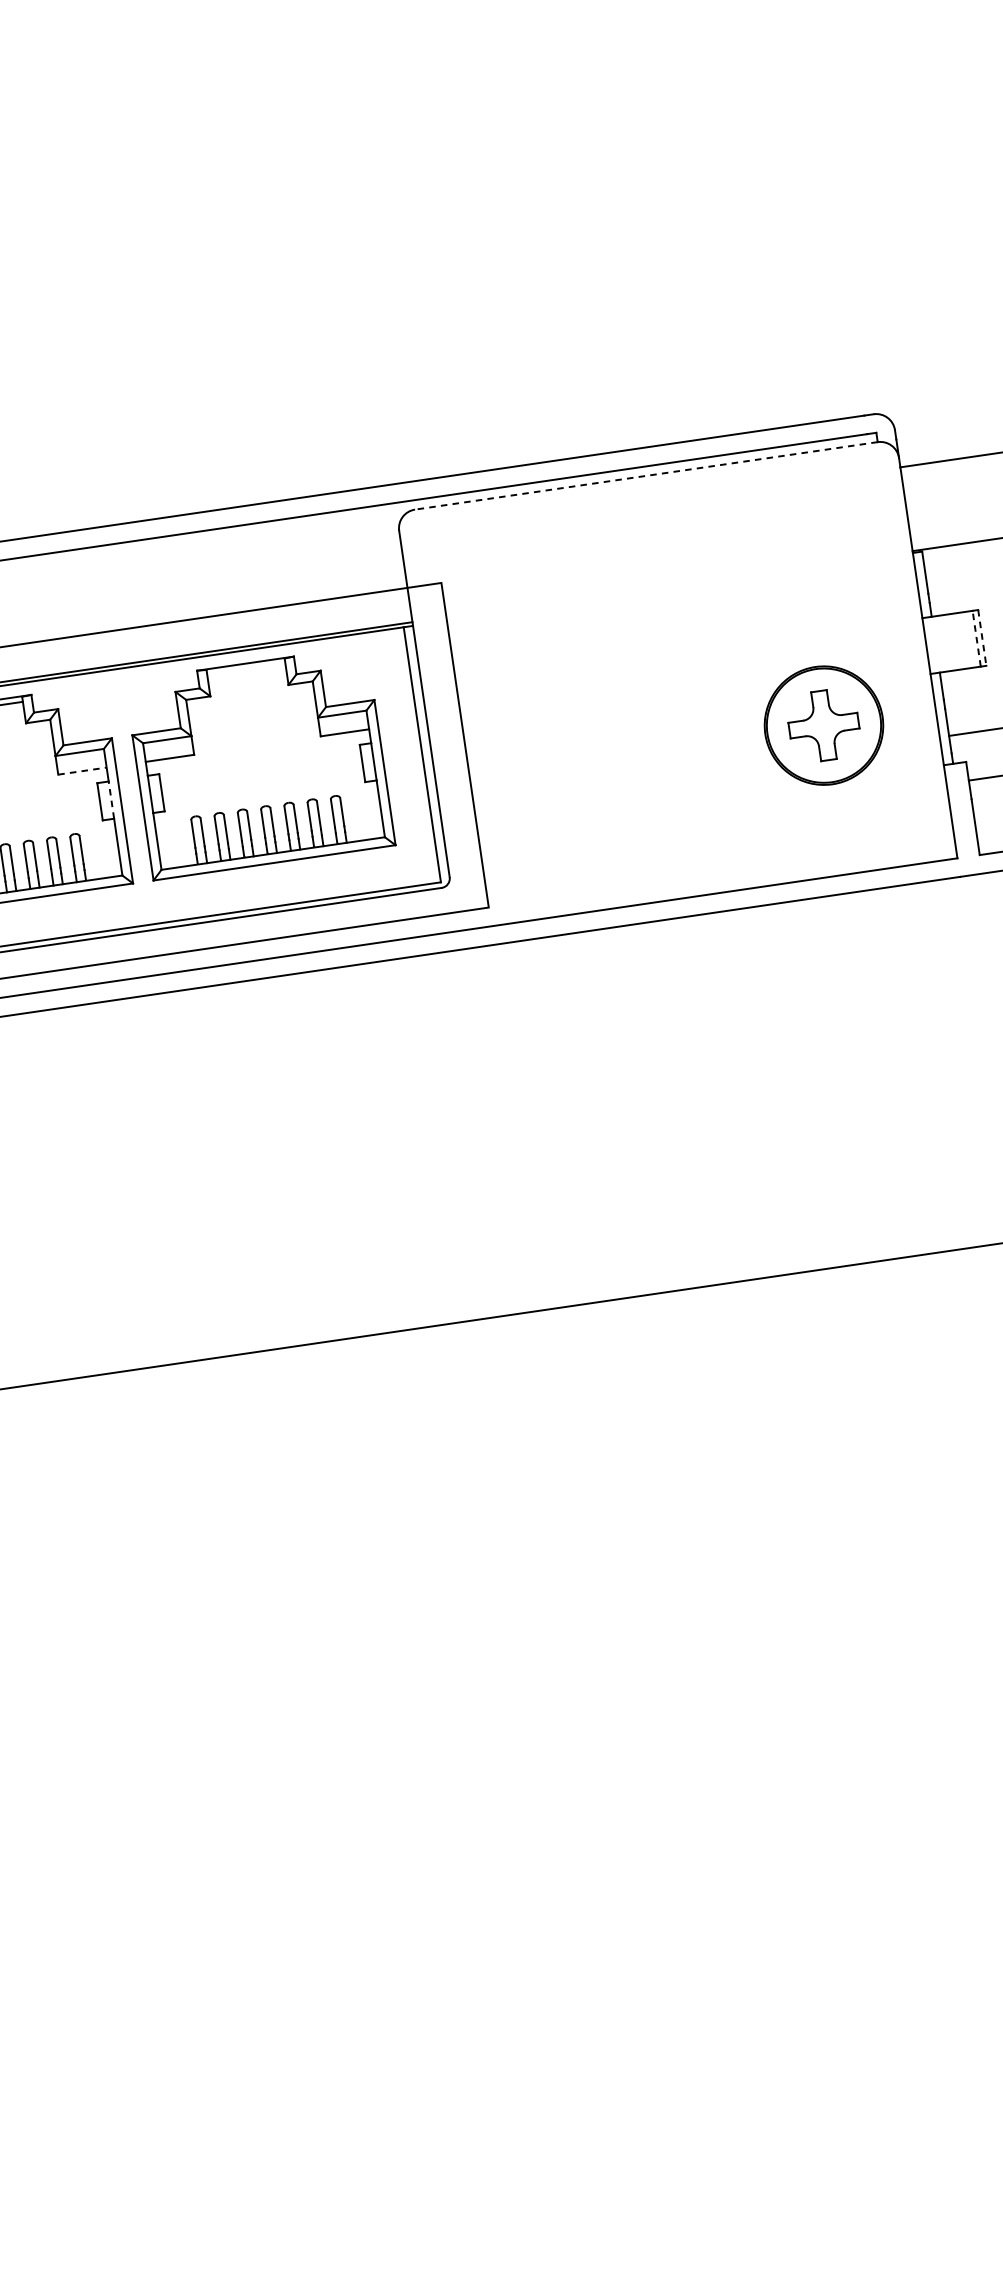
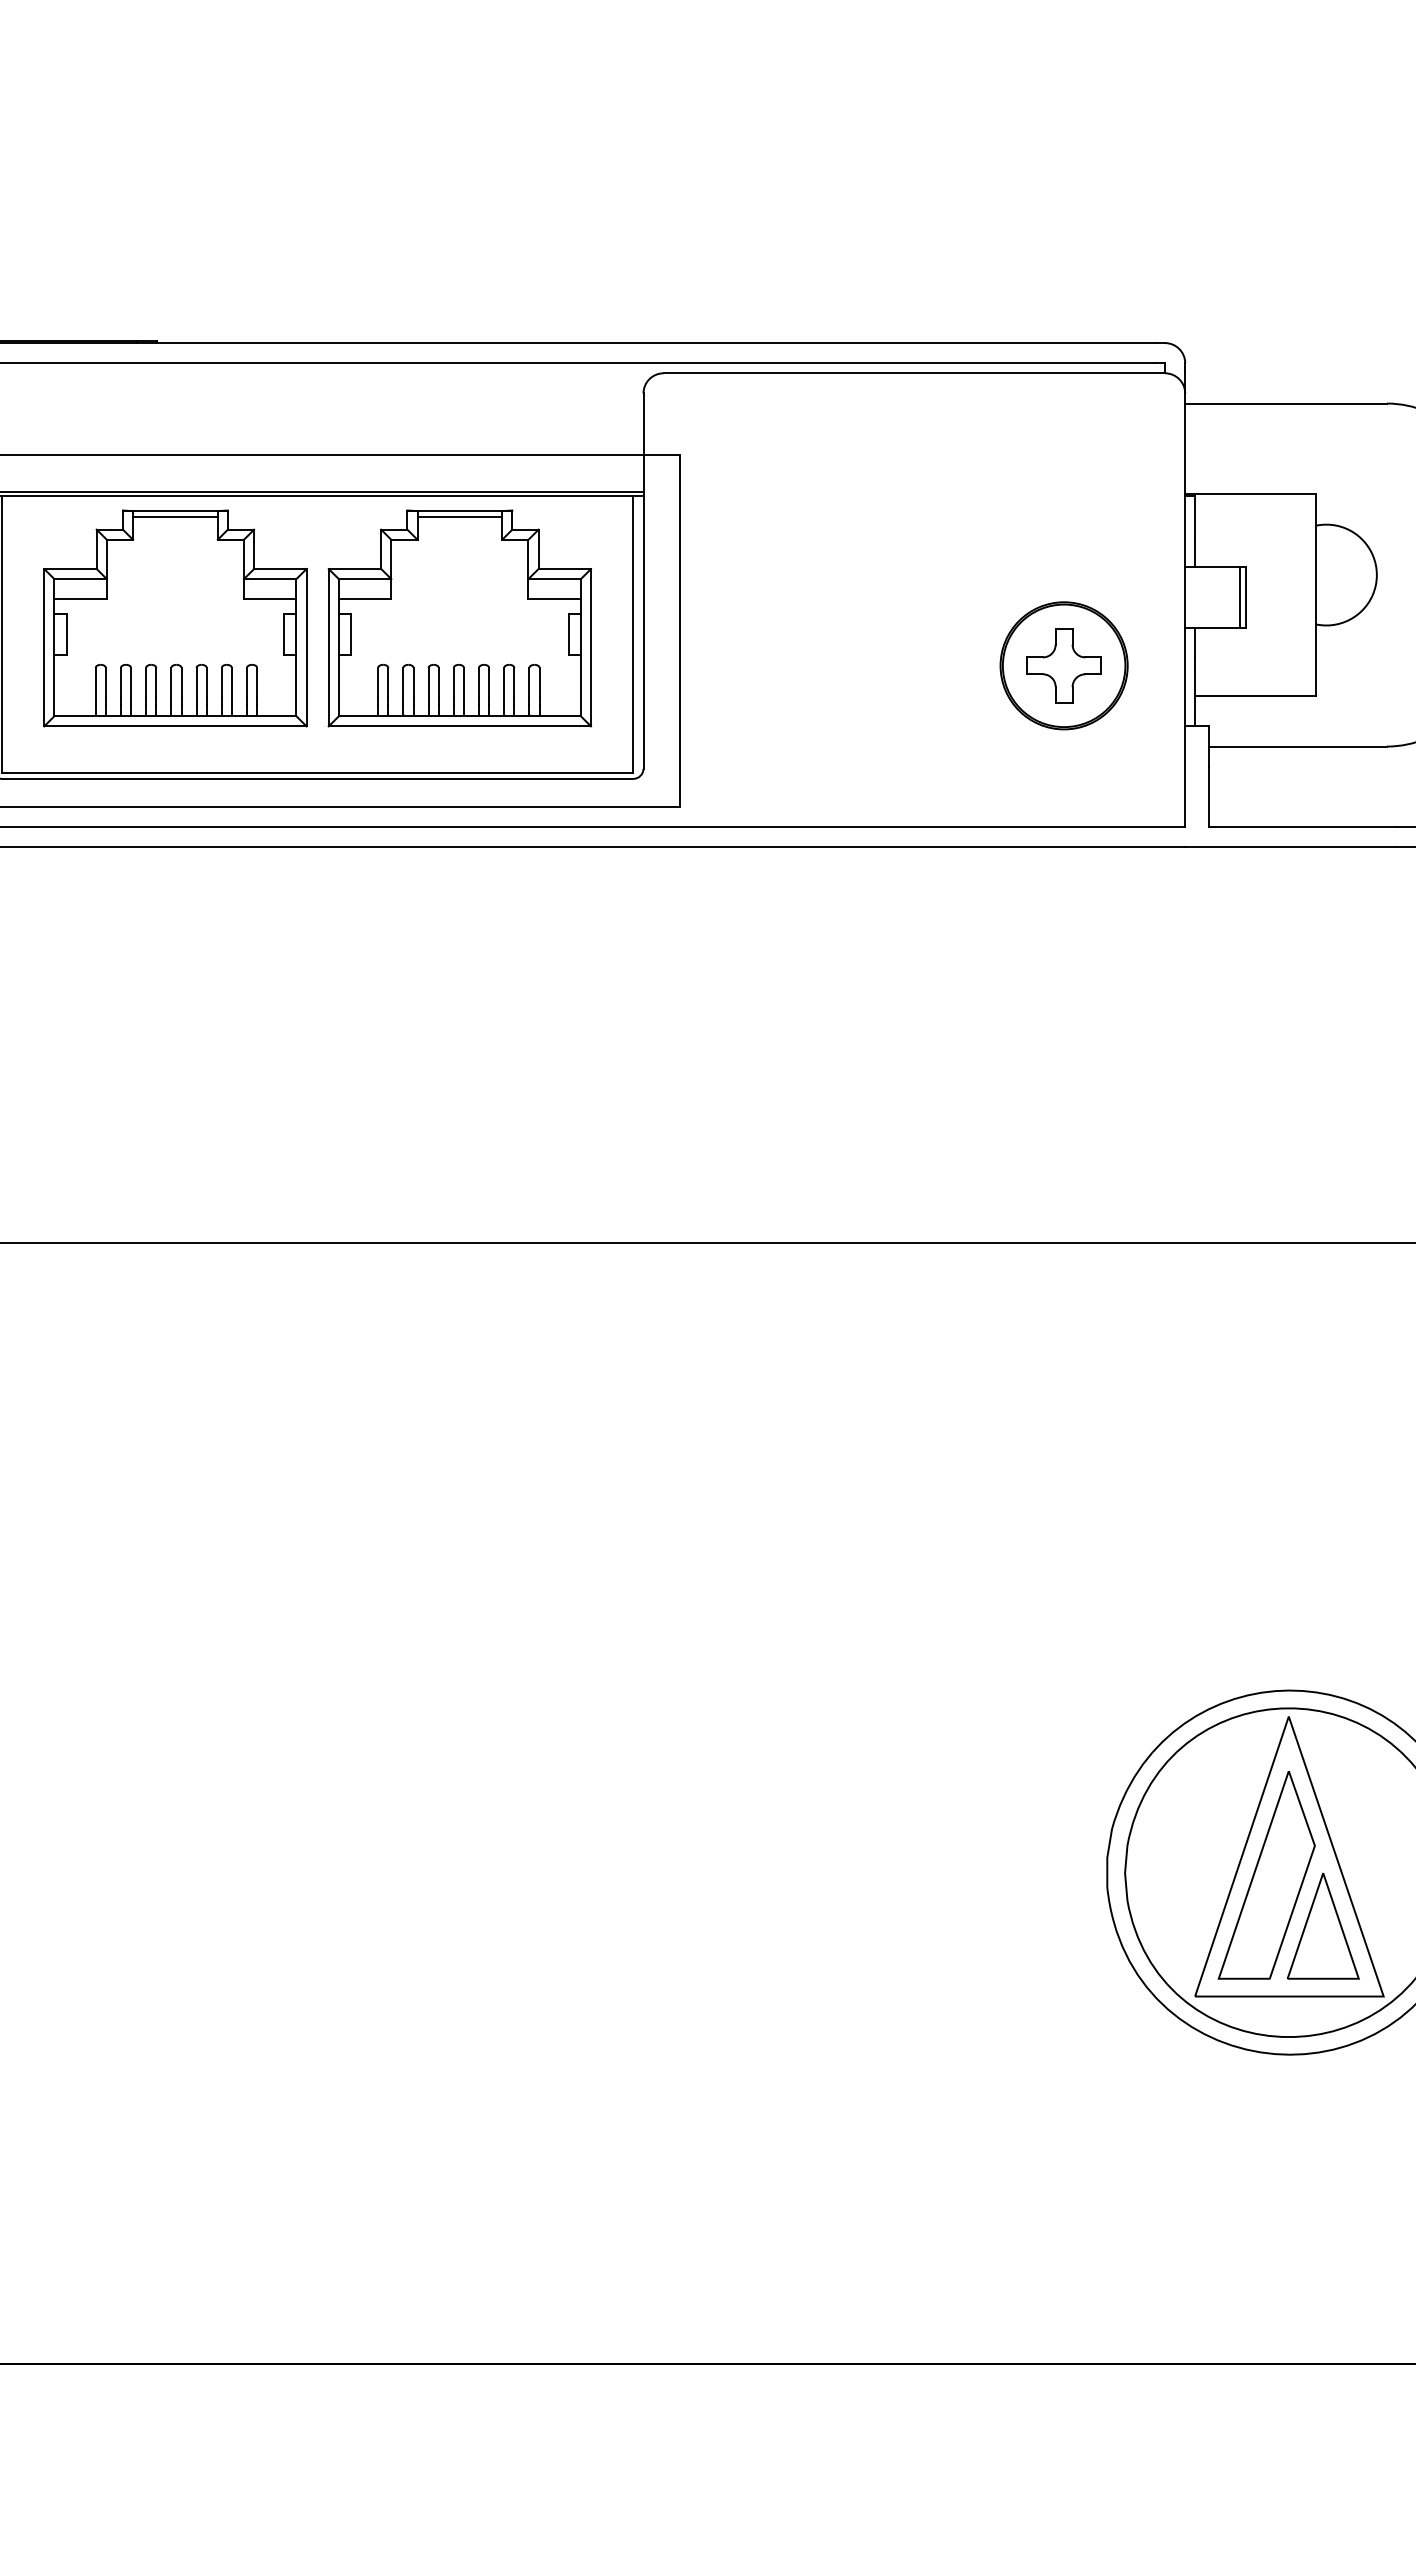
line: (646, 476) -> (914, 373), dashed -> solid
line: (976, 638) -> (1239, 596), dashed -> solid
line: (982, 638) -> (1245, 597), dashed -> solid
line: (245, 669) -> (459, 516), added
line: (82, 771) -> (270, 599), dashed -> solid
line: (111, 800) -> (296, 634), dashed -> solid

